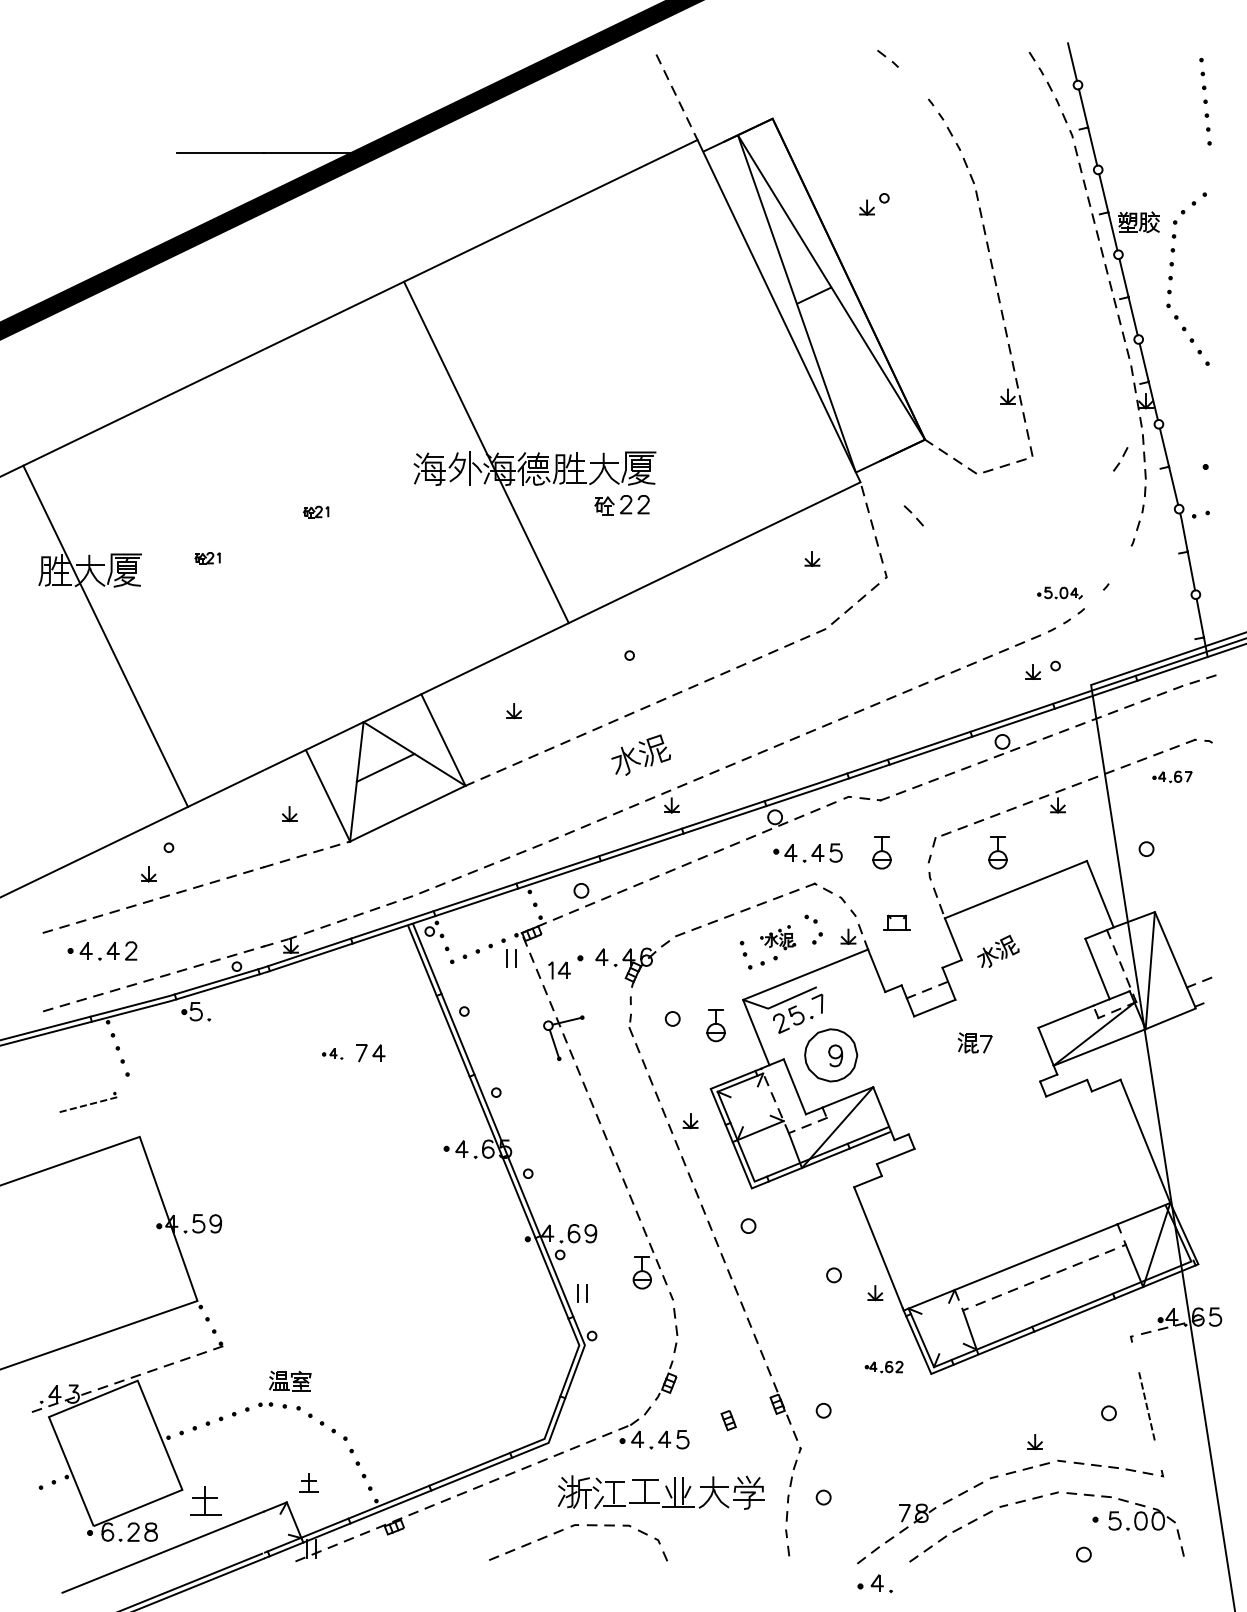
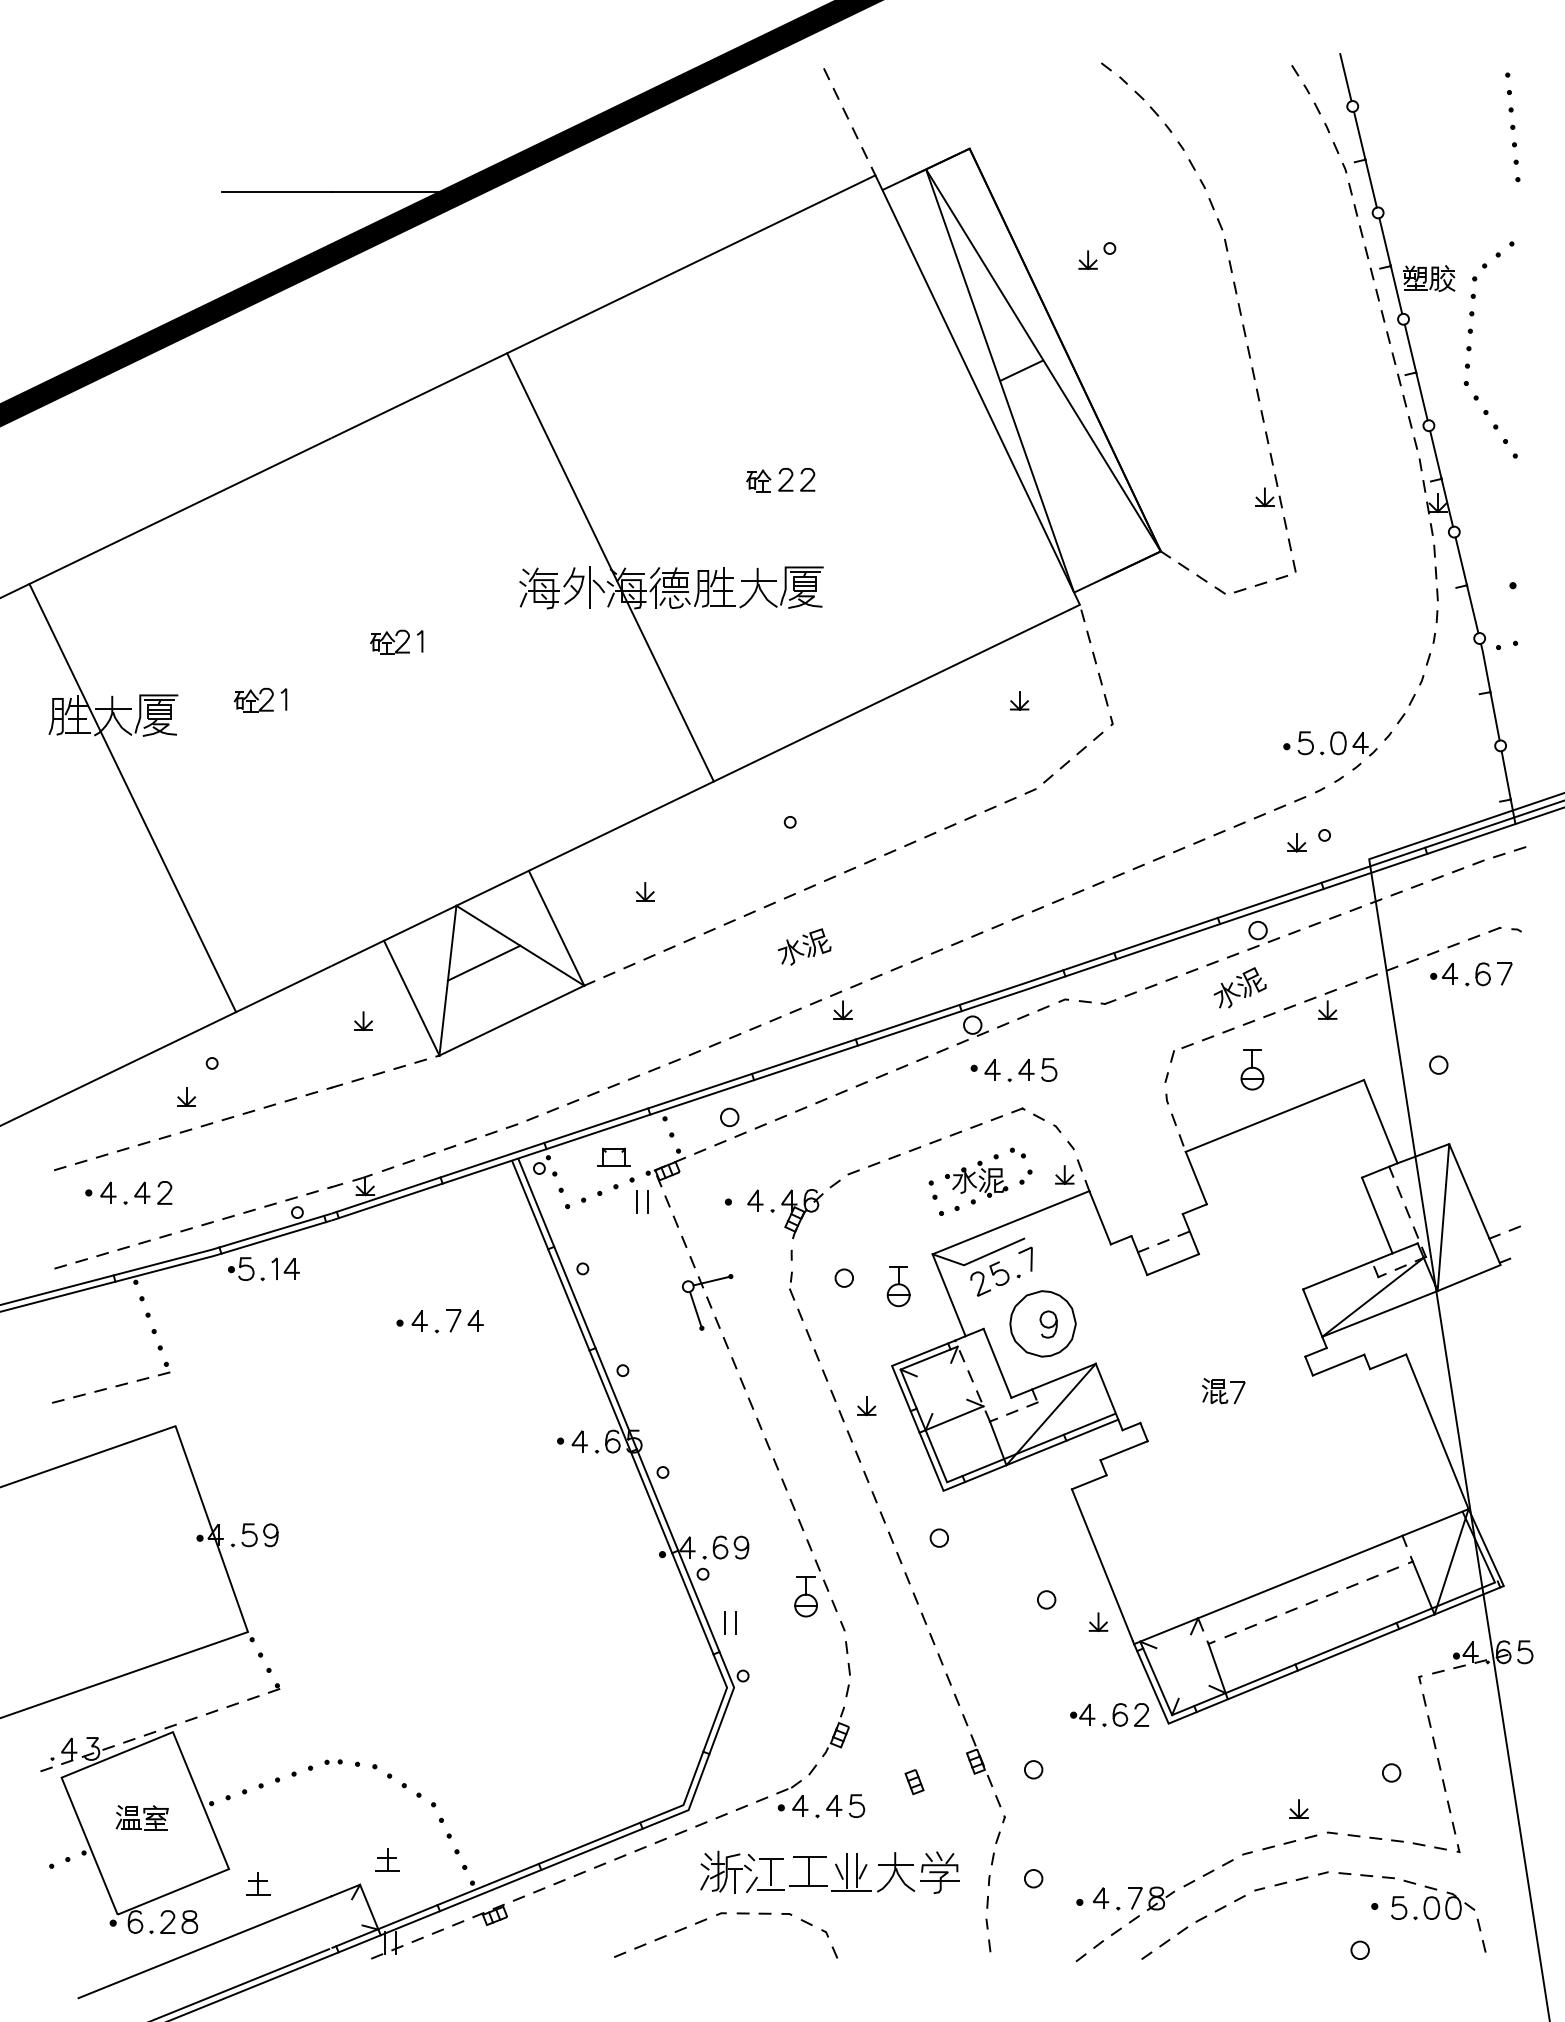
part: (1120, 459) -> (1406, 709), moved
part: (621, 505) -> (779, 480), moved
part: (315, 512) -> (396, 642), size x1.67
part: (913, 515) -> (1146, 103), moved
part: (207, 558) -> (260, 700), size x1.67
part: (1059, 593) -> (1329, 744), size x1.67
part: (640, 754) -> (803, 946), size x0.71
part: (1172, 776) -> (1471, 973), size x1.67
part: (881, 852) -> (1106, 1069), removed
part: (896, 922) -> (613, 1157), moved
part: (777, 937) -> (975, 1175), size x1.43
part: (998, 950) -> (1240, 986), moved
part: (559, 970) -> (285, 1268), moved
part: (974, 1042) -> (1222, 1390), moved
part: (332, 1053) -> (417, 1321), size x1.67
part: (88, 1102) -> (111, 1383), size x1.67
part: (883, 1366) -> (1108, 1714), size x1.67
part: (290, 1380) -> (142, 1817), moved
part: (1146, 1406) -> (1438, 1764), size x1.67
part: (205, 1501) -> (258, 1883), size x0.62
part: (874, 1583) -> (1097, 1898), moved

